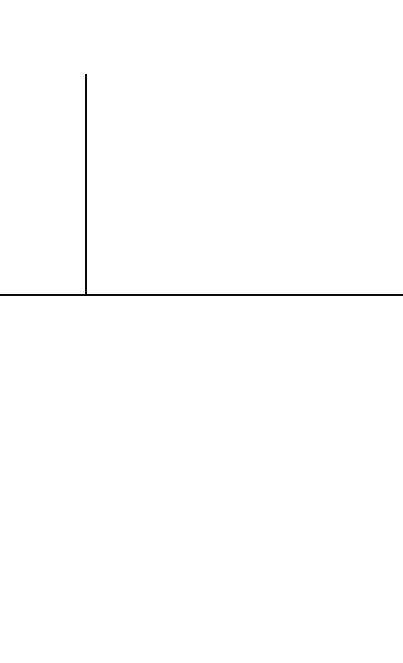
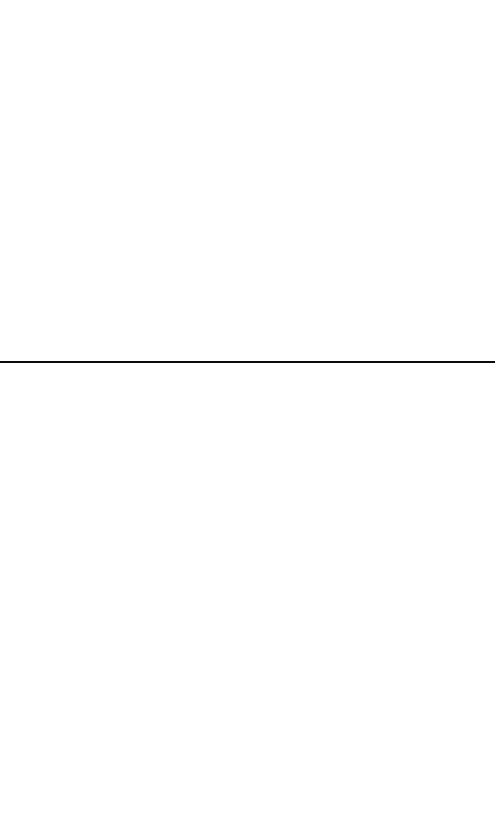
line: (86, 184) -> (106, 226), removed

